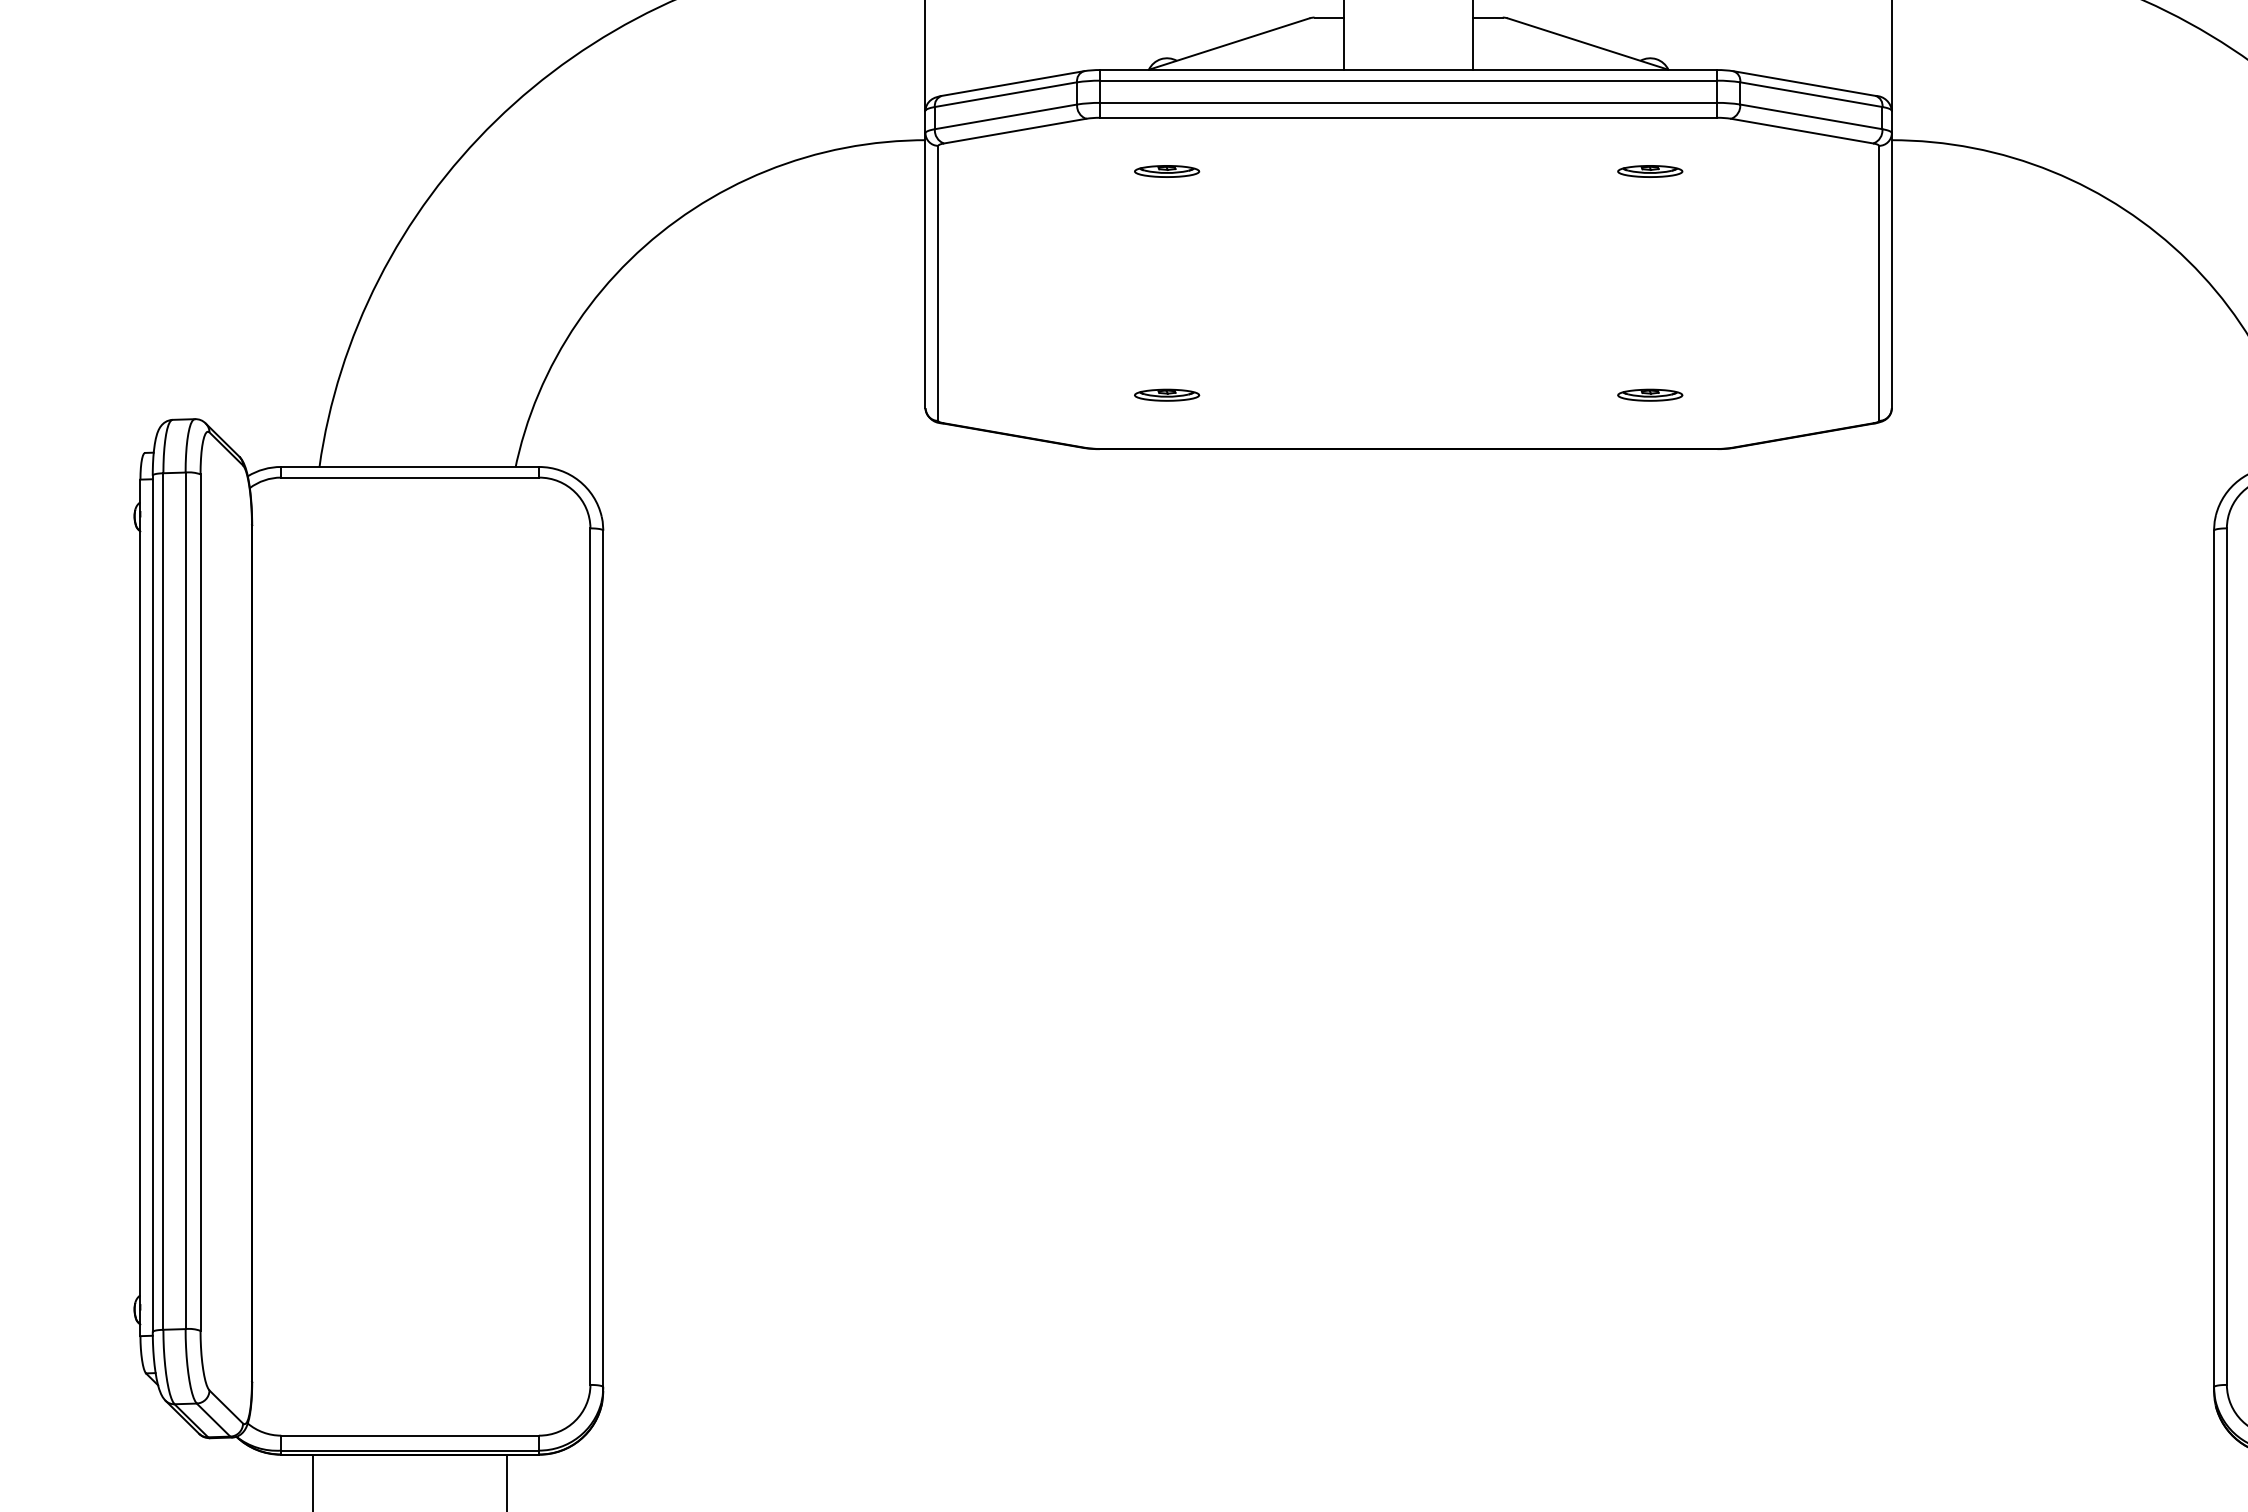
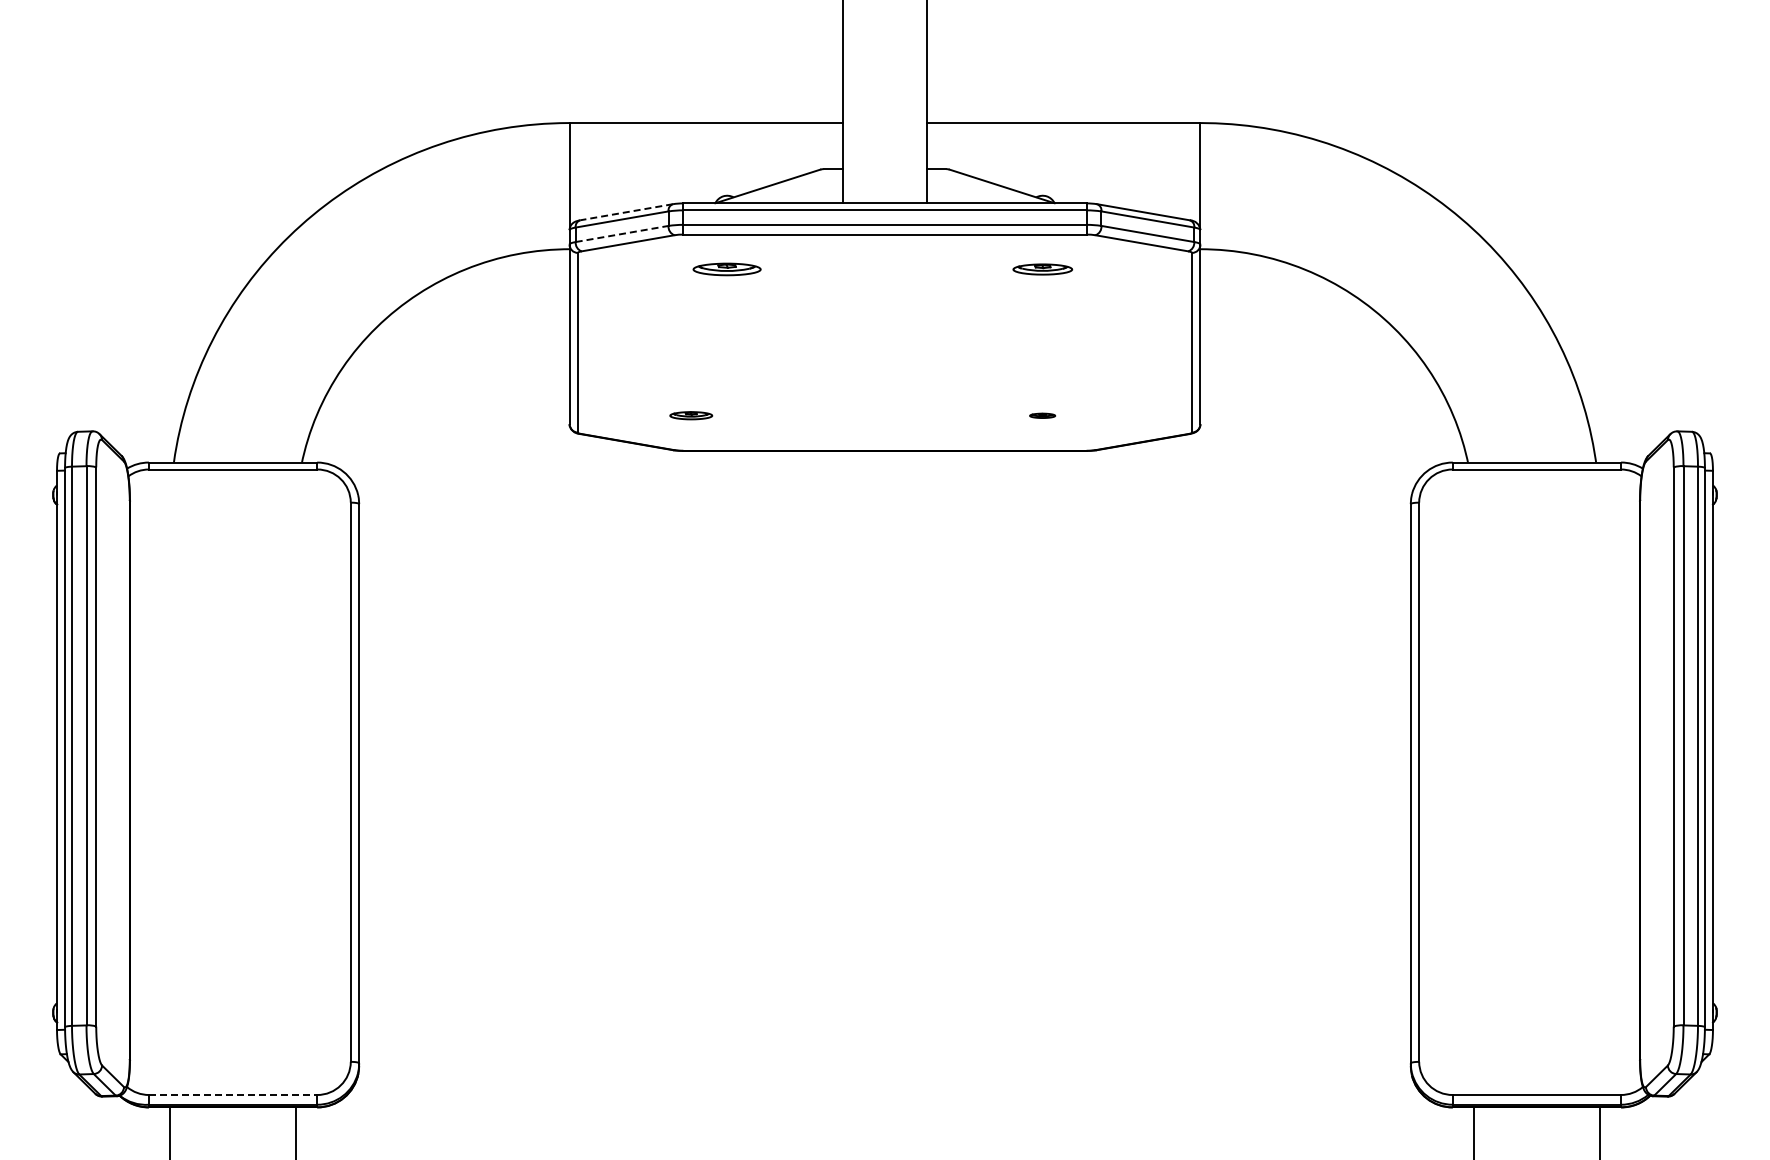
line: (1012, 83) -> (626, 212), solid -> dashed
line: (1006, 116) -> (622, 233), solid -> dashed
part: (1167, 171) -> (727, 269), size x1.6
part: (1649, 171) -> (1042, 269), size x1.4
part: (1167, 394) -> (691, 415), moved
part: (1649, 394) -> (1042, 415), size x0.6
line: (410, 1434) -> (233, 1094), solid -> dashed

